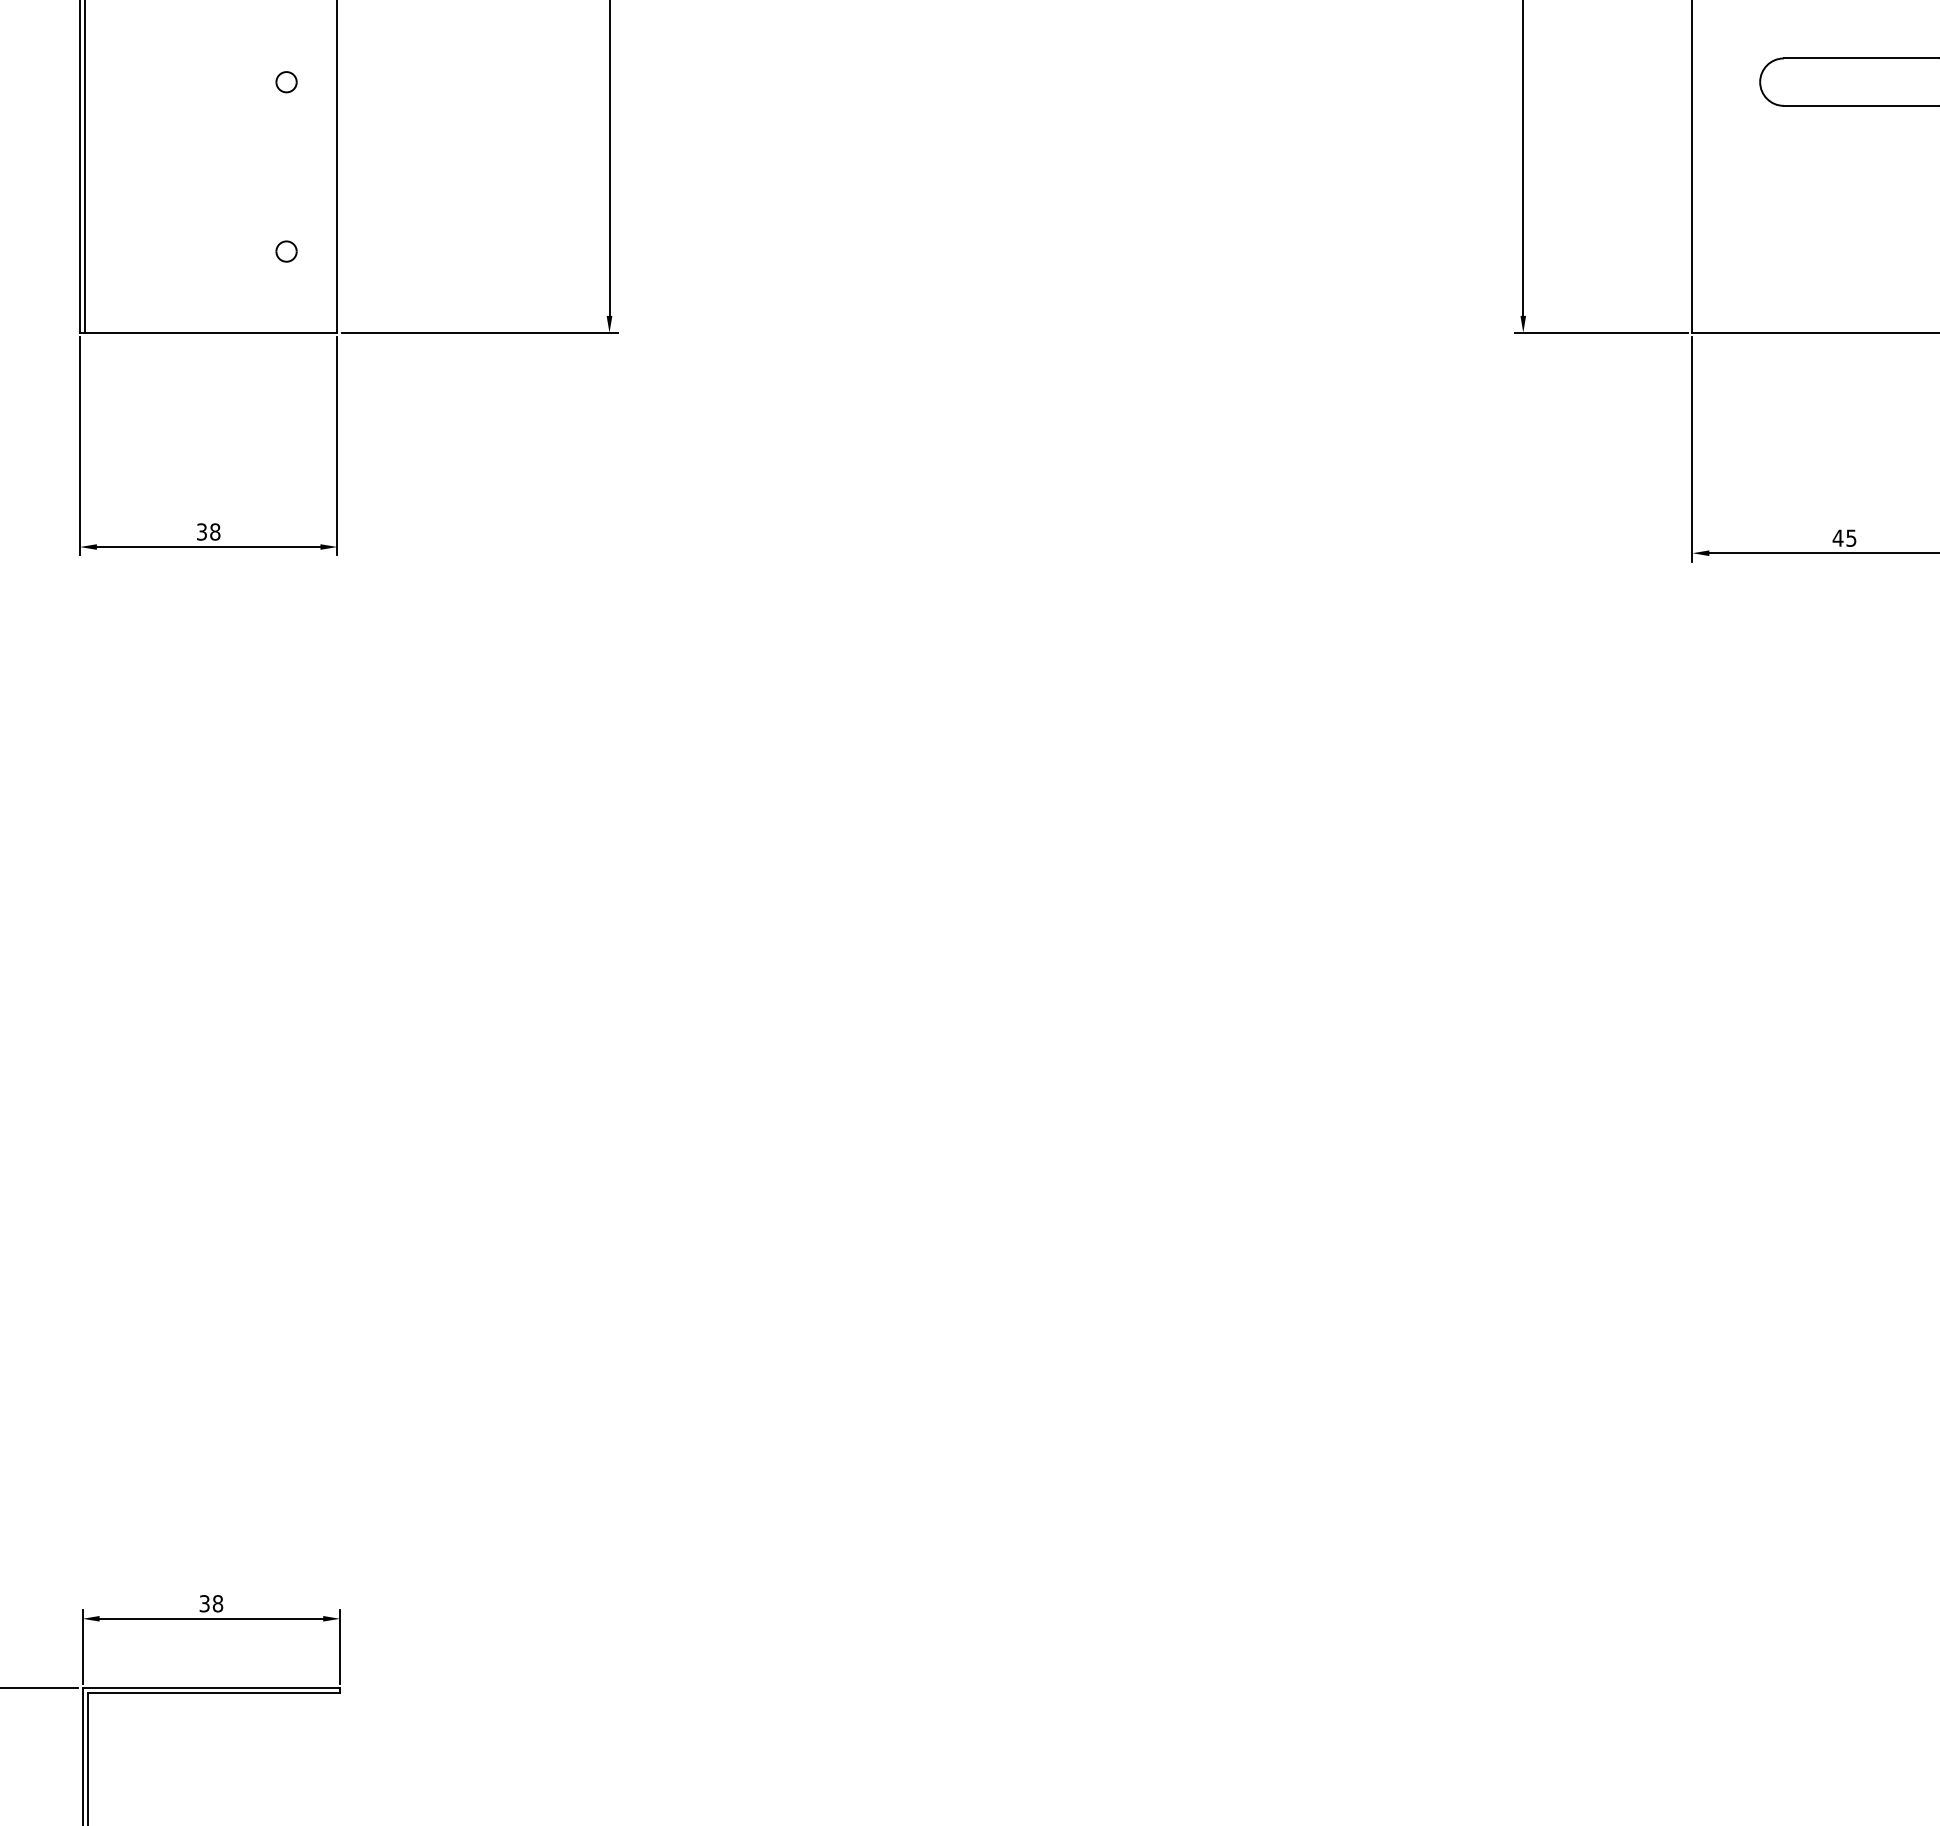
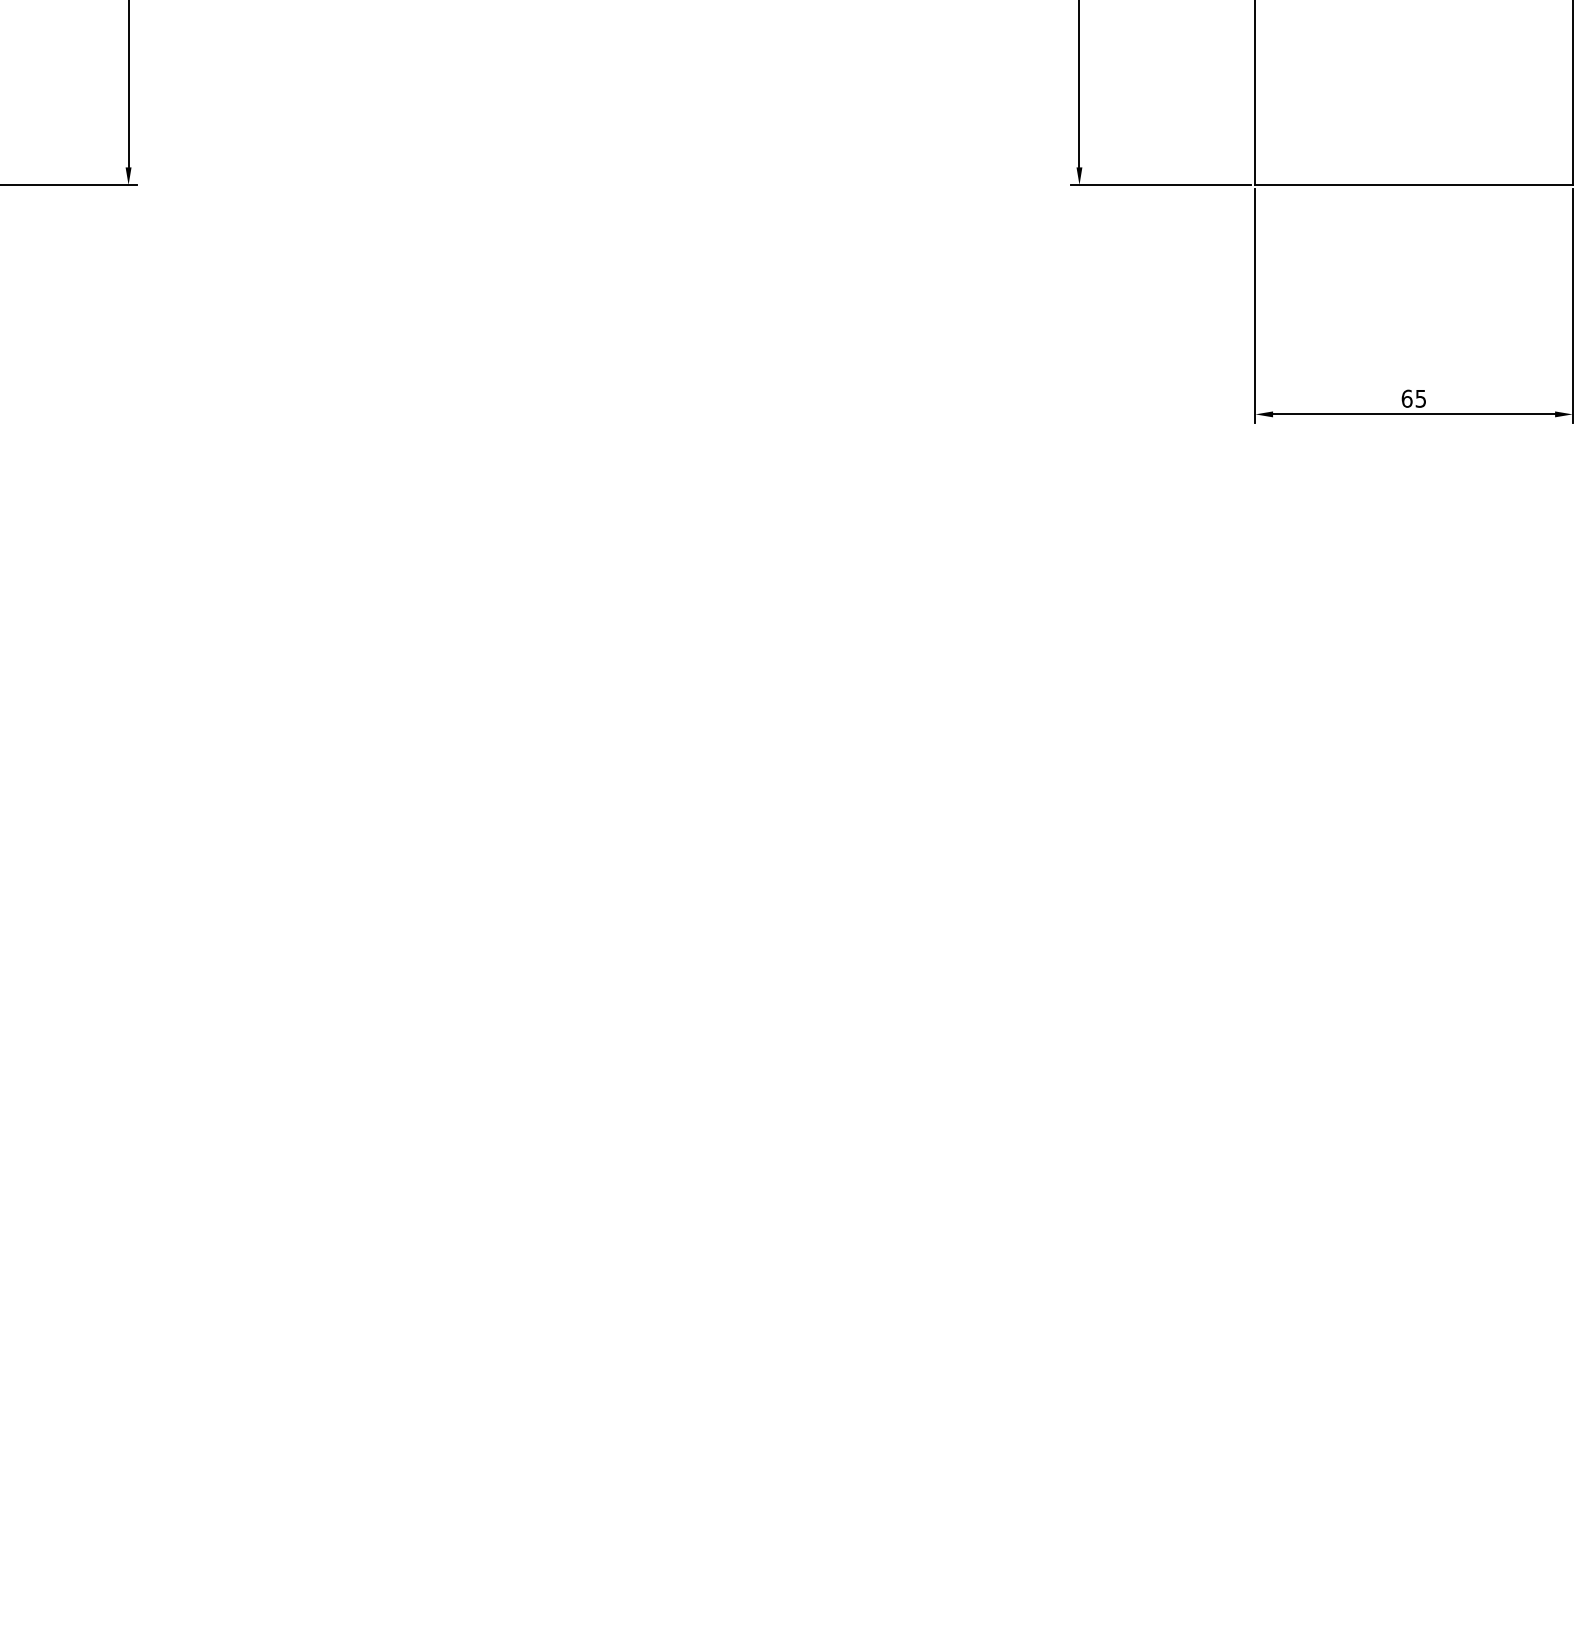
text: (1837, 537) -> (1406, 398), 45 -> 65

